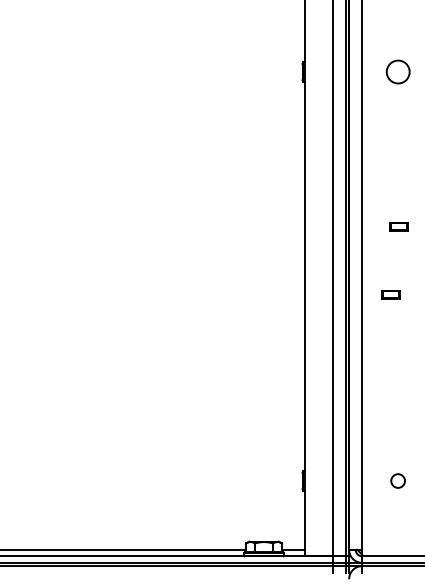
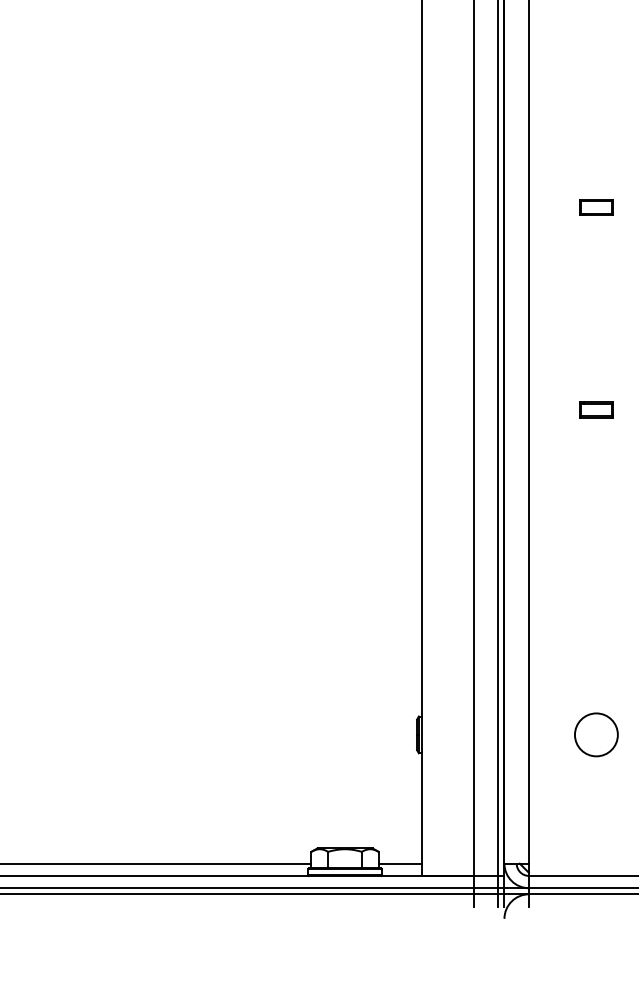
part: (398, 226) -> (595, 207), moved
part: (390, 294) -> (595, 409), moved
circle: (397, 480) -> (595, 733), size x1.67

